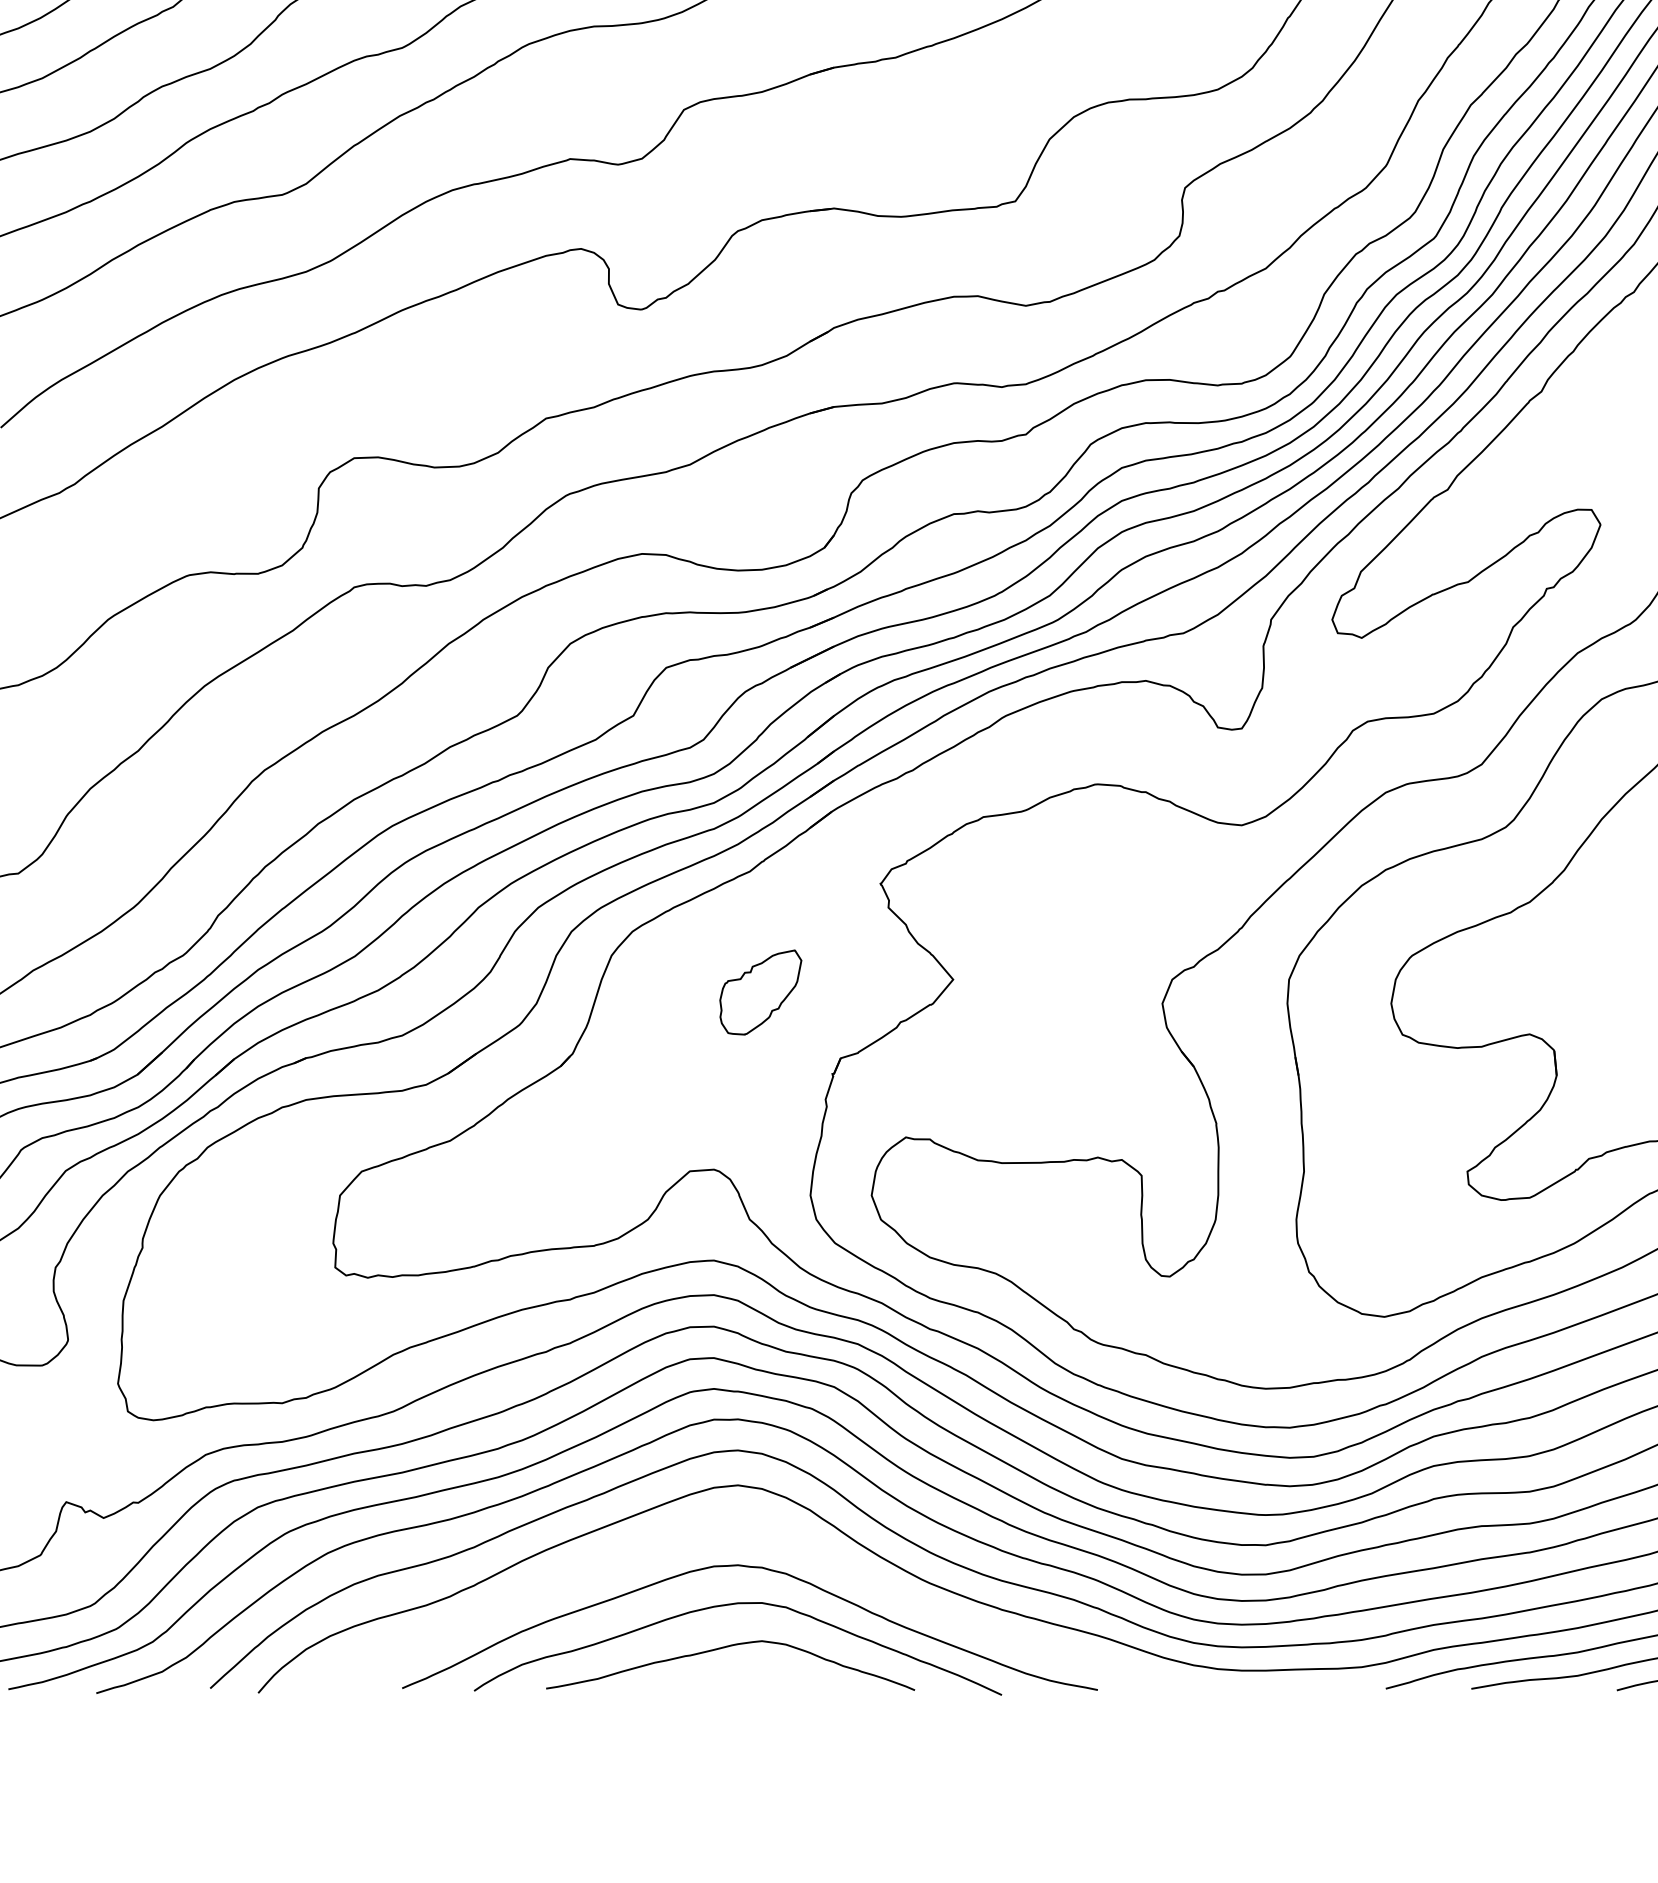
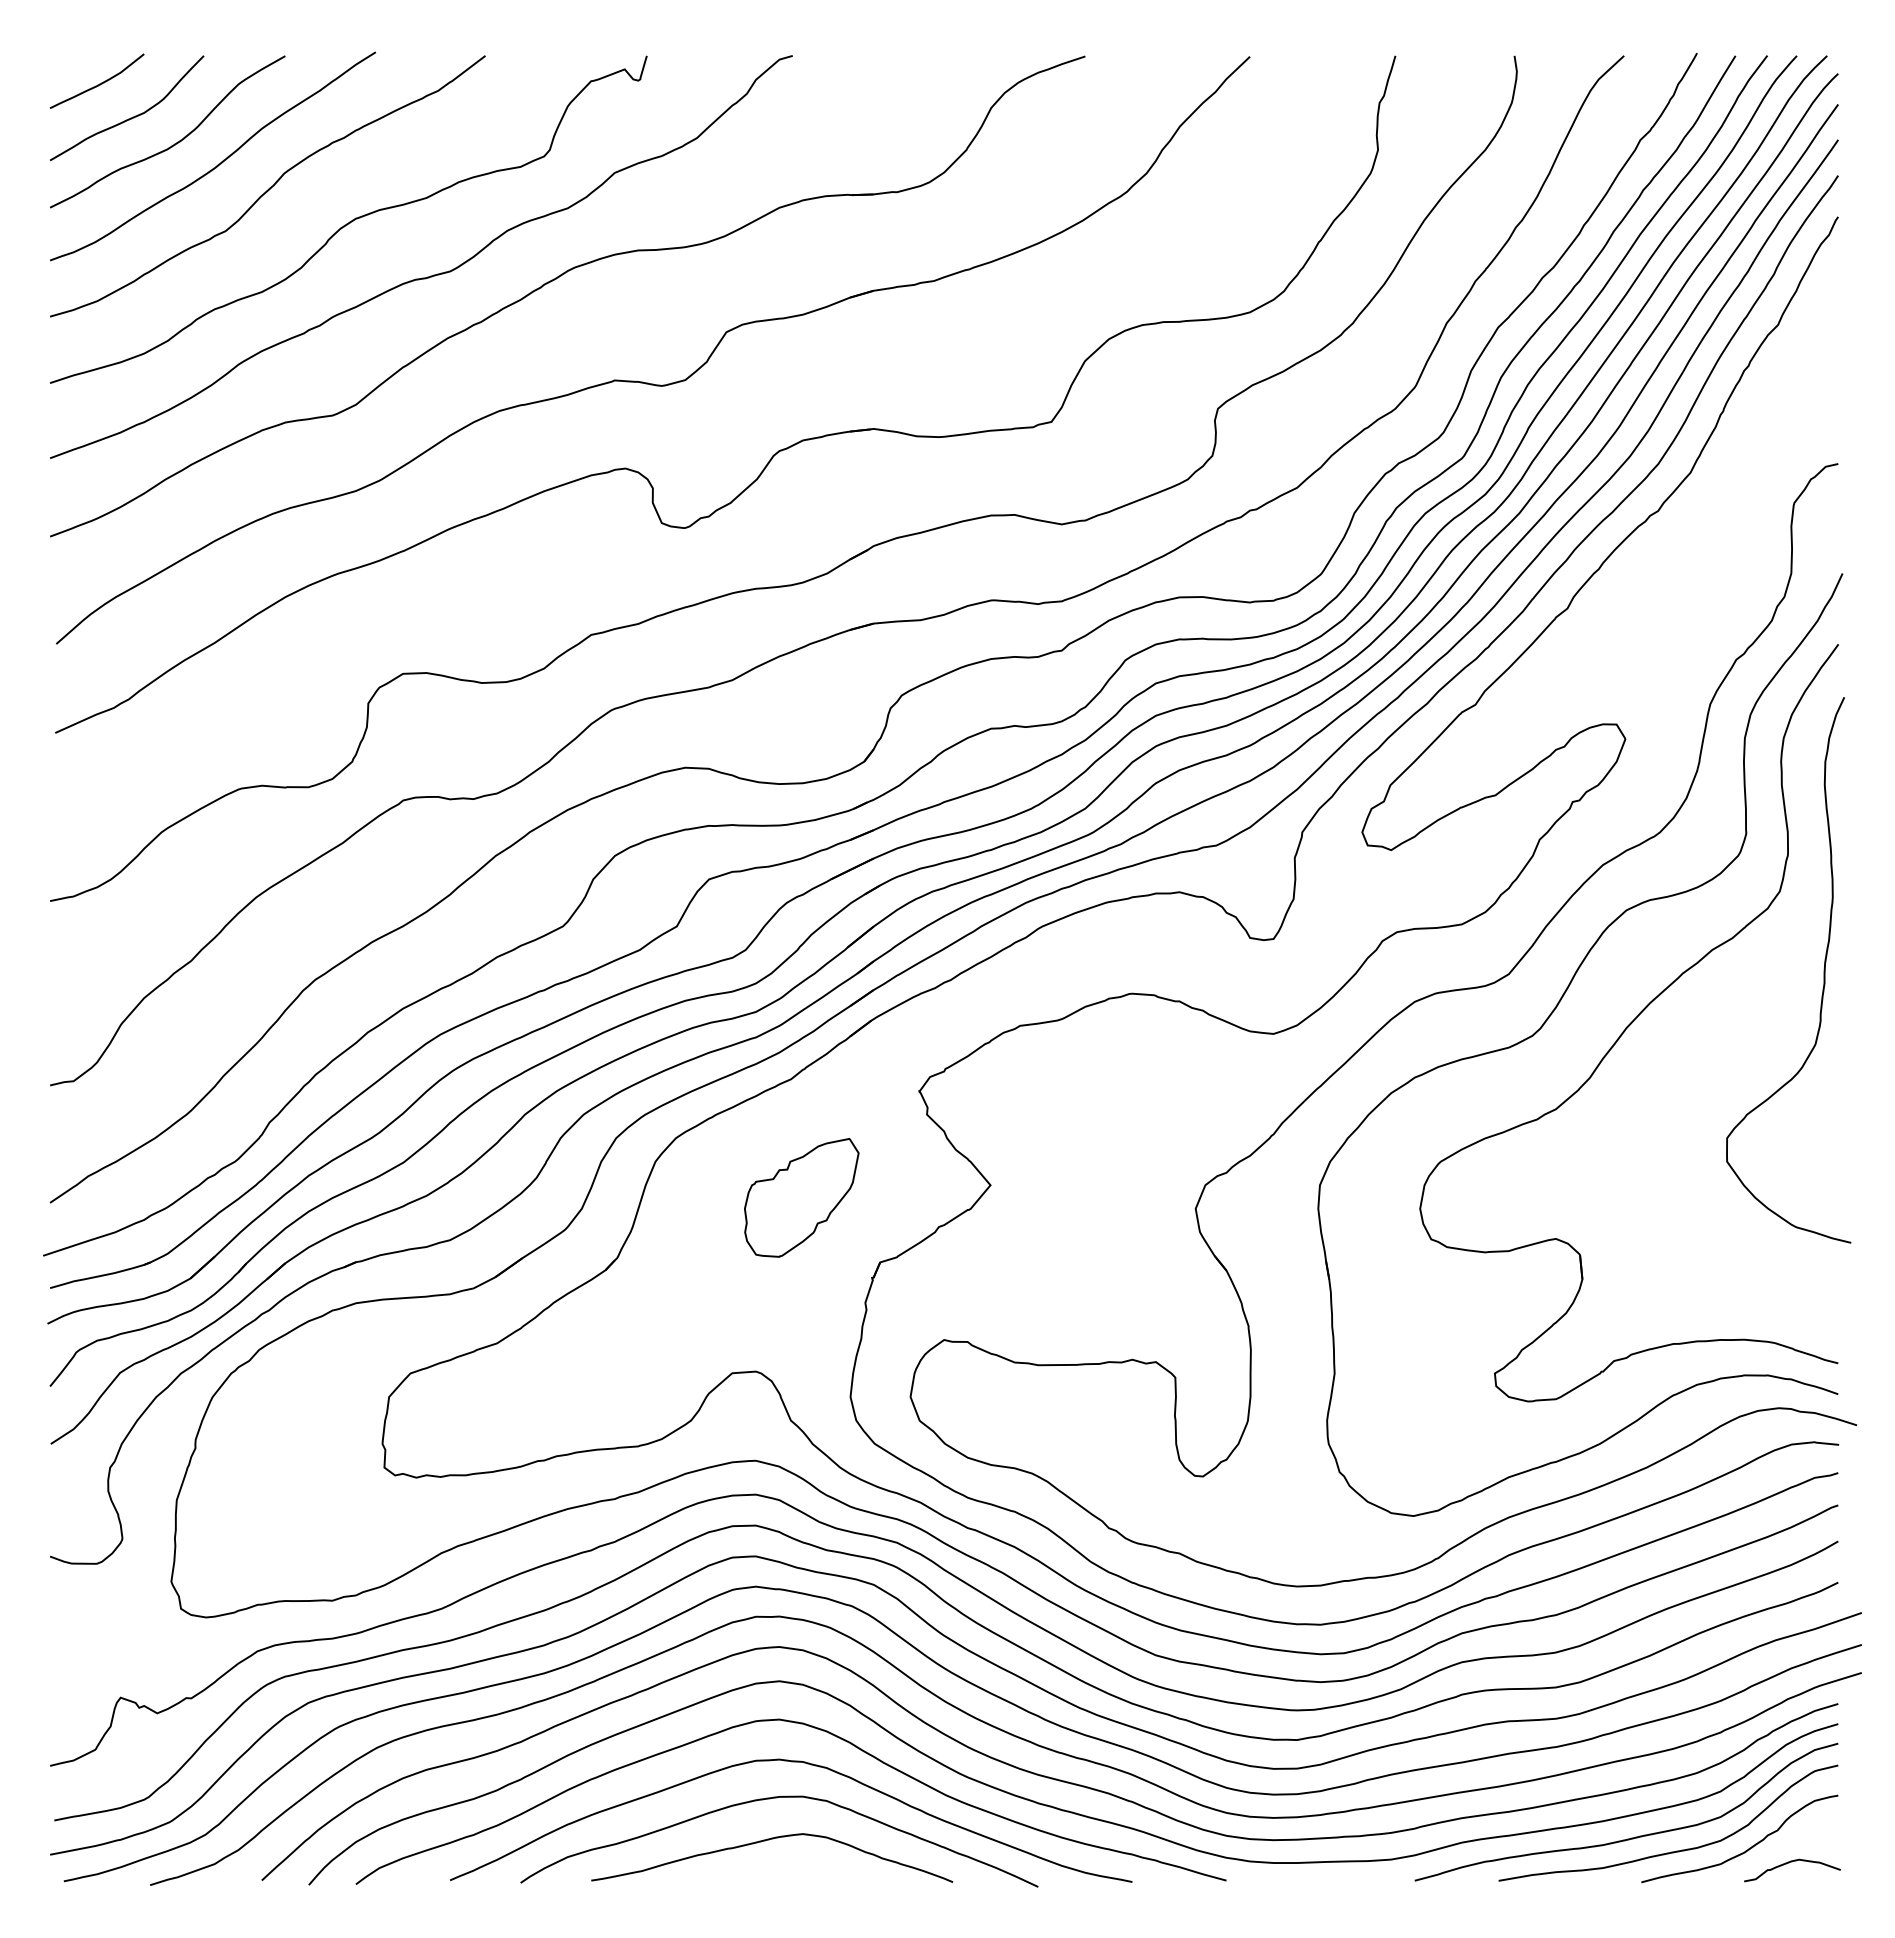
part: (760, 992) -> (801, 1197), size x1.43
curve: (773, 1533) -> (814, 1728), added

